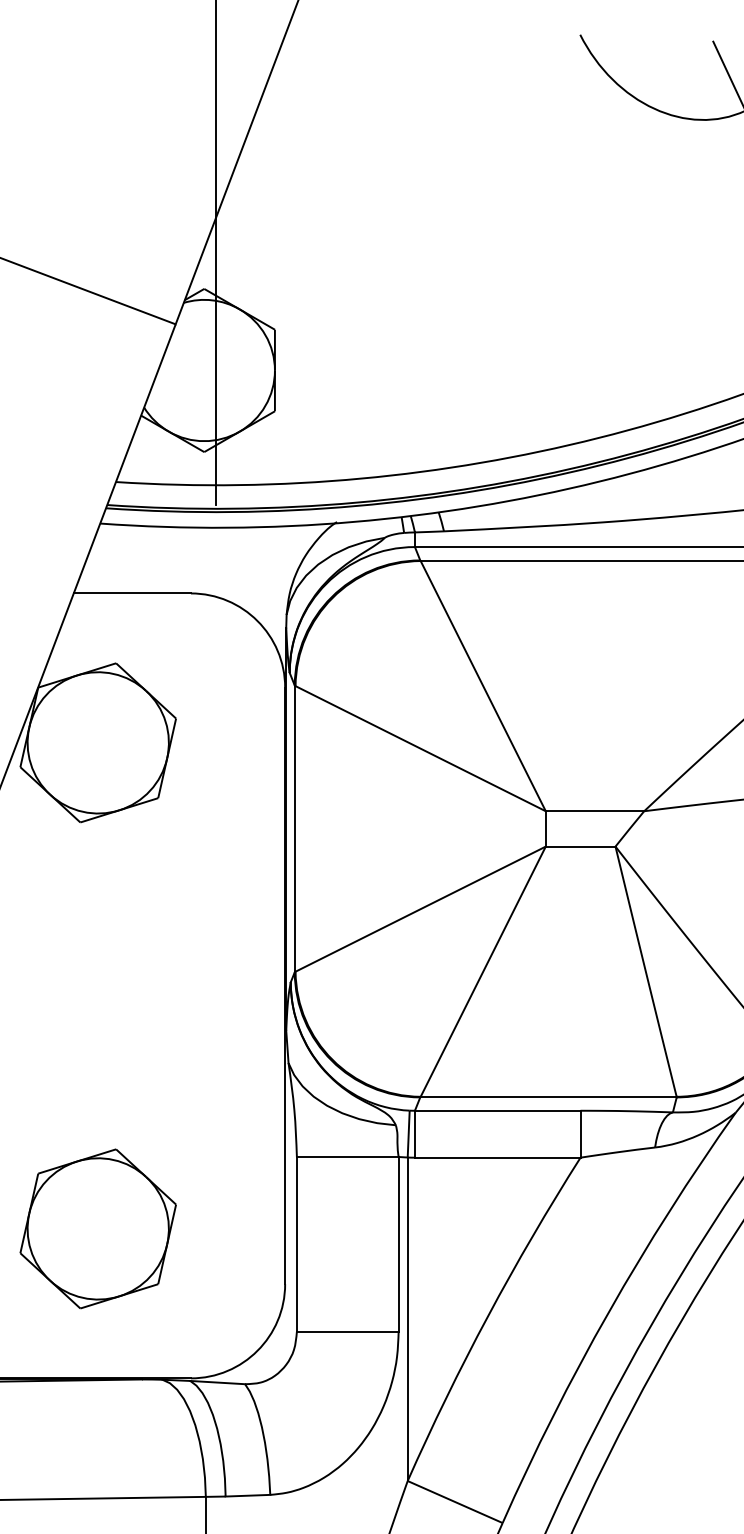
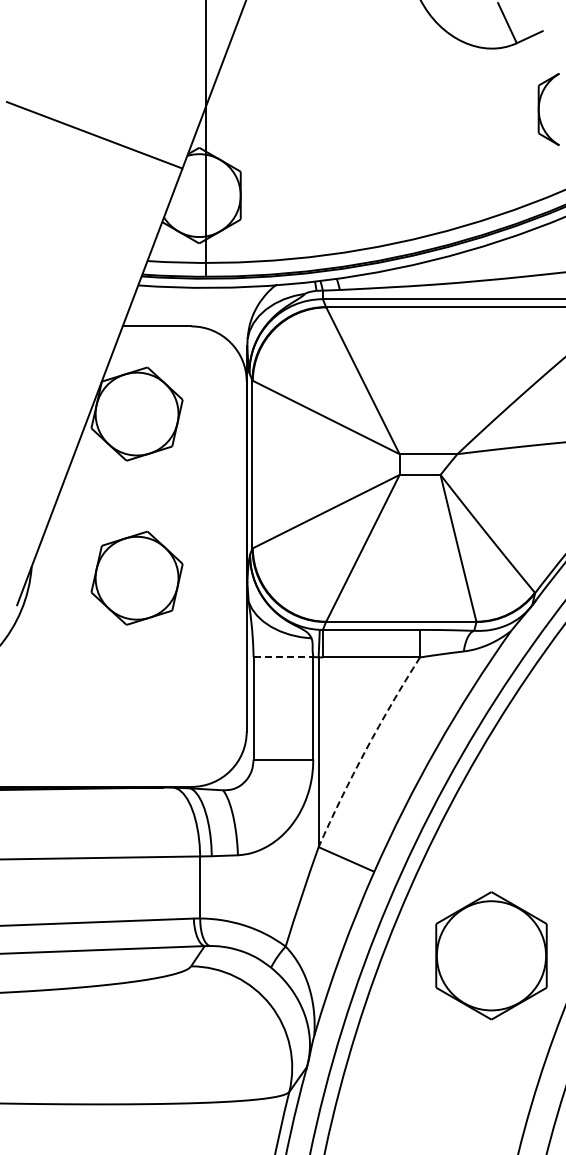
line: (347, 1157) -> (283, 657), solid -> dashed
part: (97, 1227) -> (136, 577), moved
arc: (487, 1316) -> (365, 750), solid -> dashed

